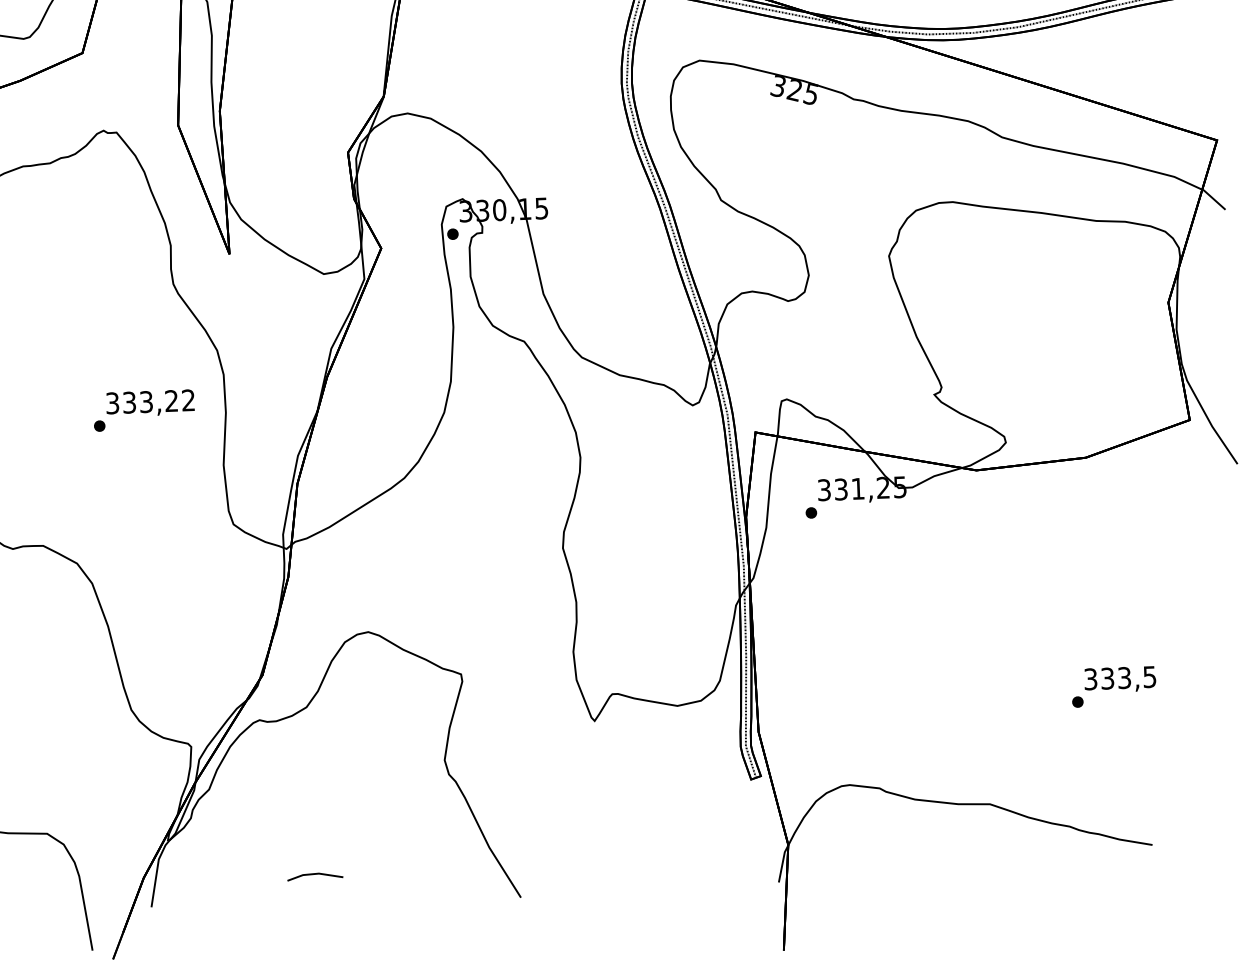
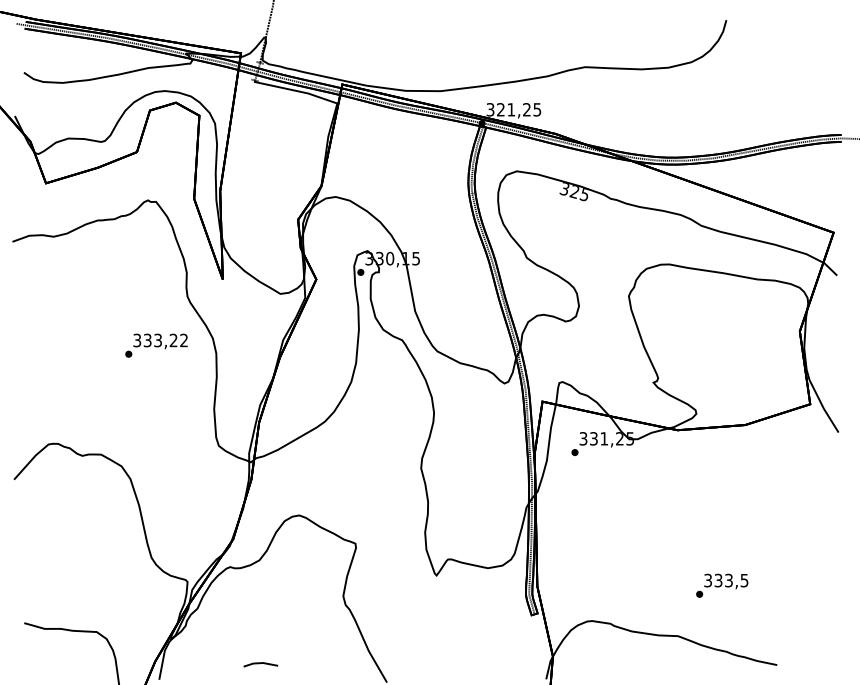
text: (144, 410) -> (156, 345), moved
text: (1114, 686) -> (722, 585), moved

